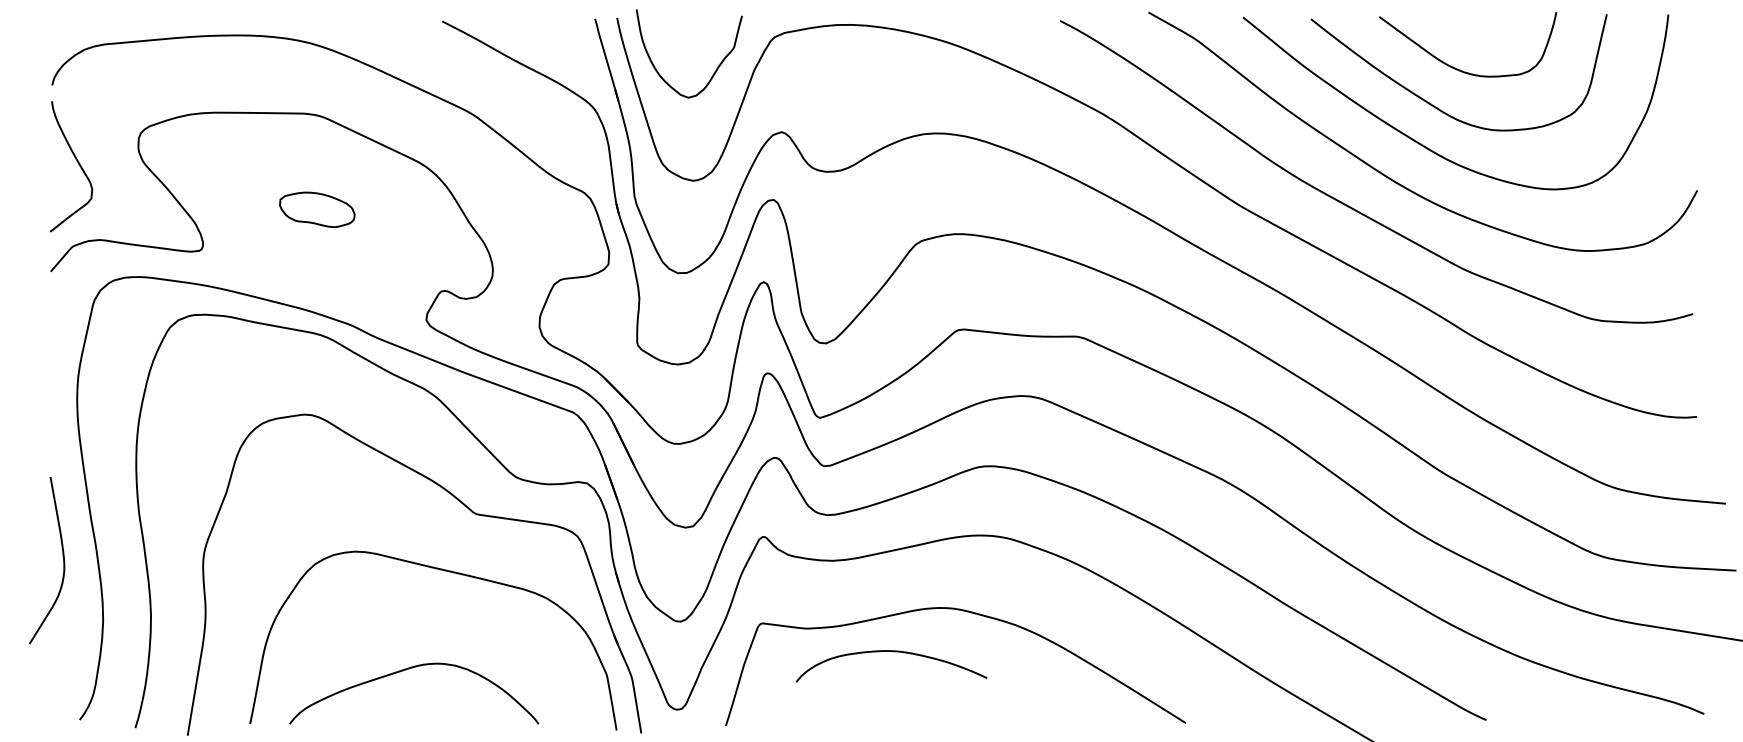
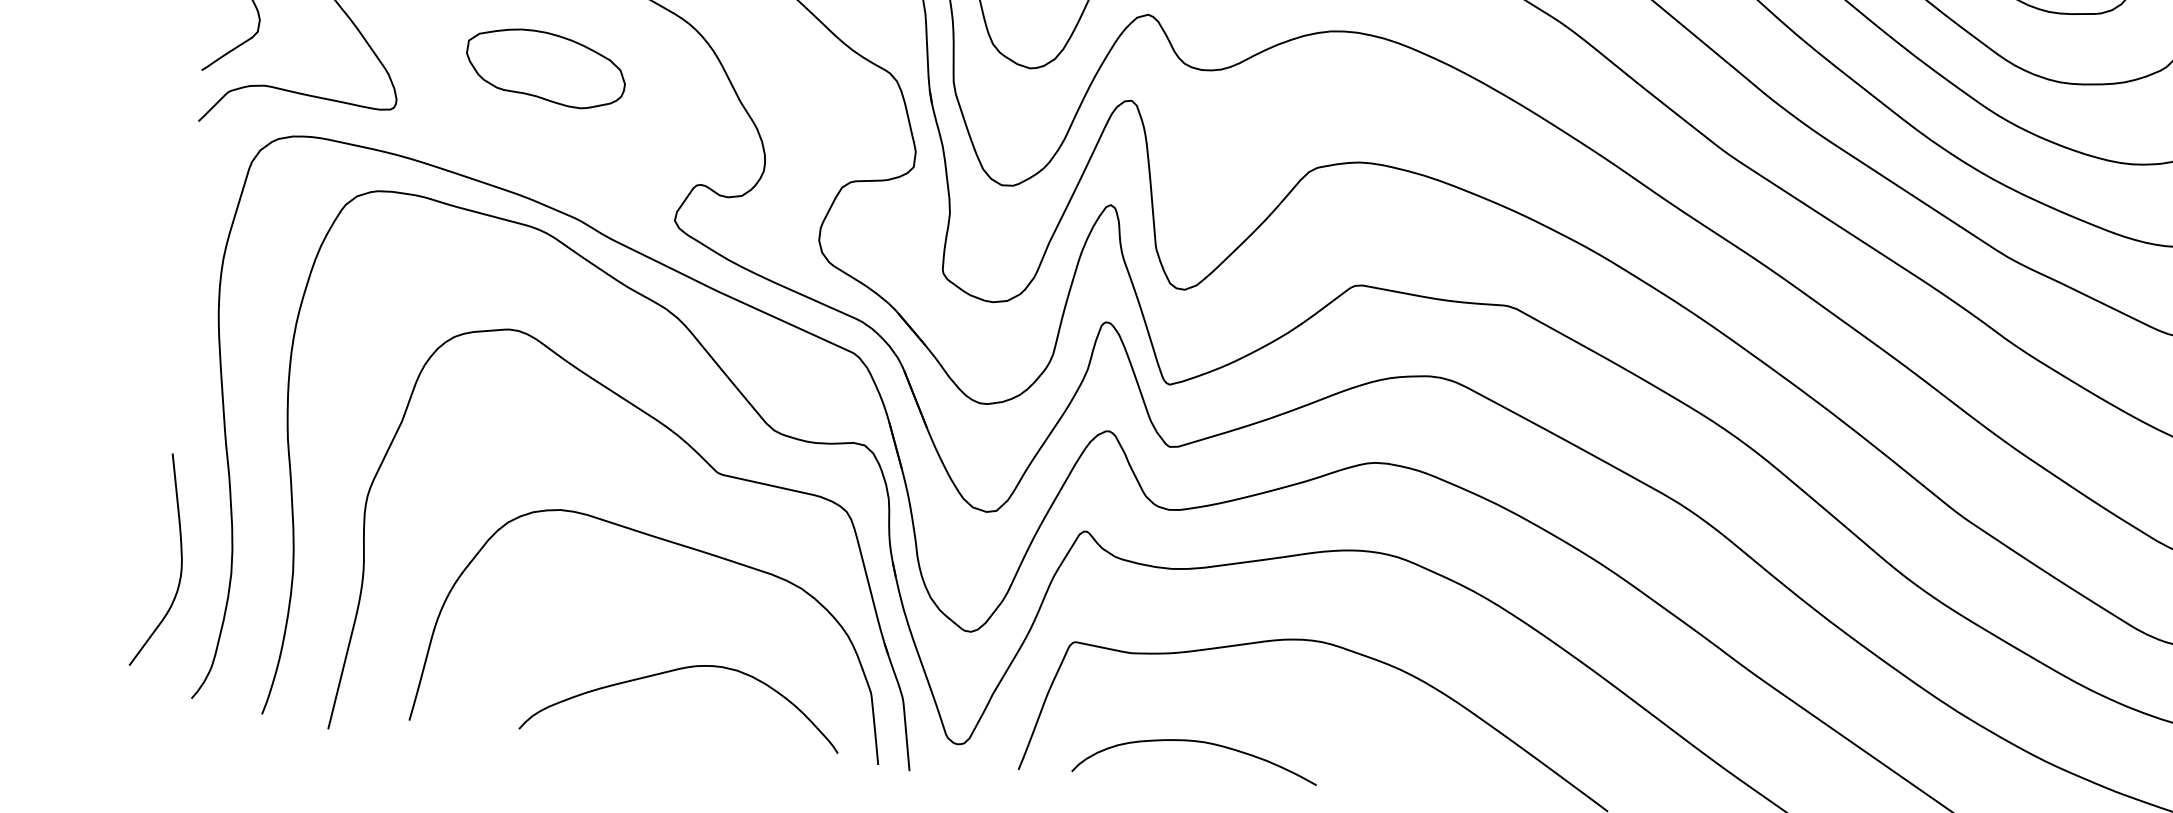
part: (317, 209) -> (546, 68), size x1.67
curve: (62, 556) -> (180, 556), moved
curve: (892, 652) -> (1197, 743), moved
curve: (406, 670) -> (673, 671), moved

